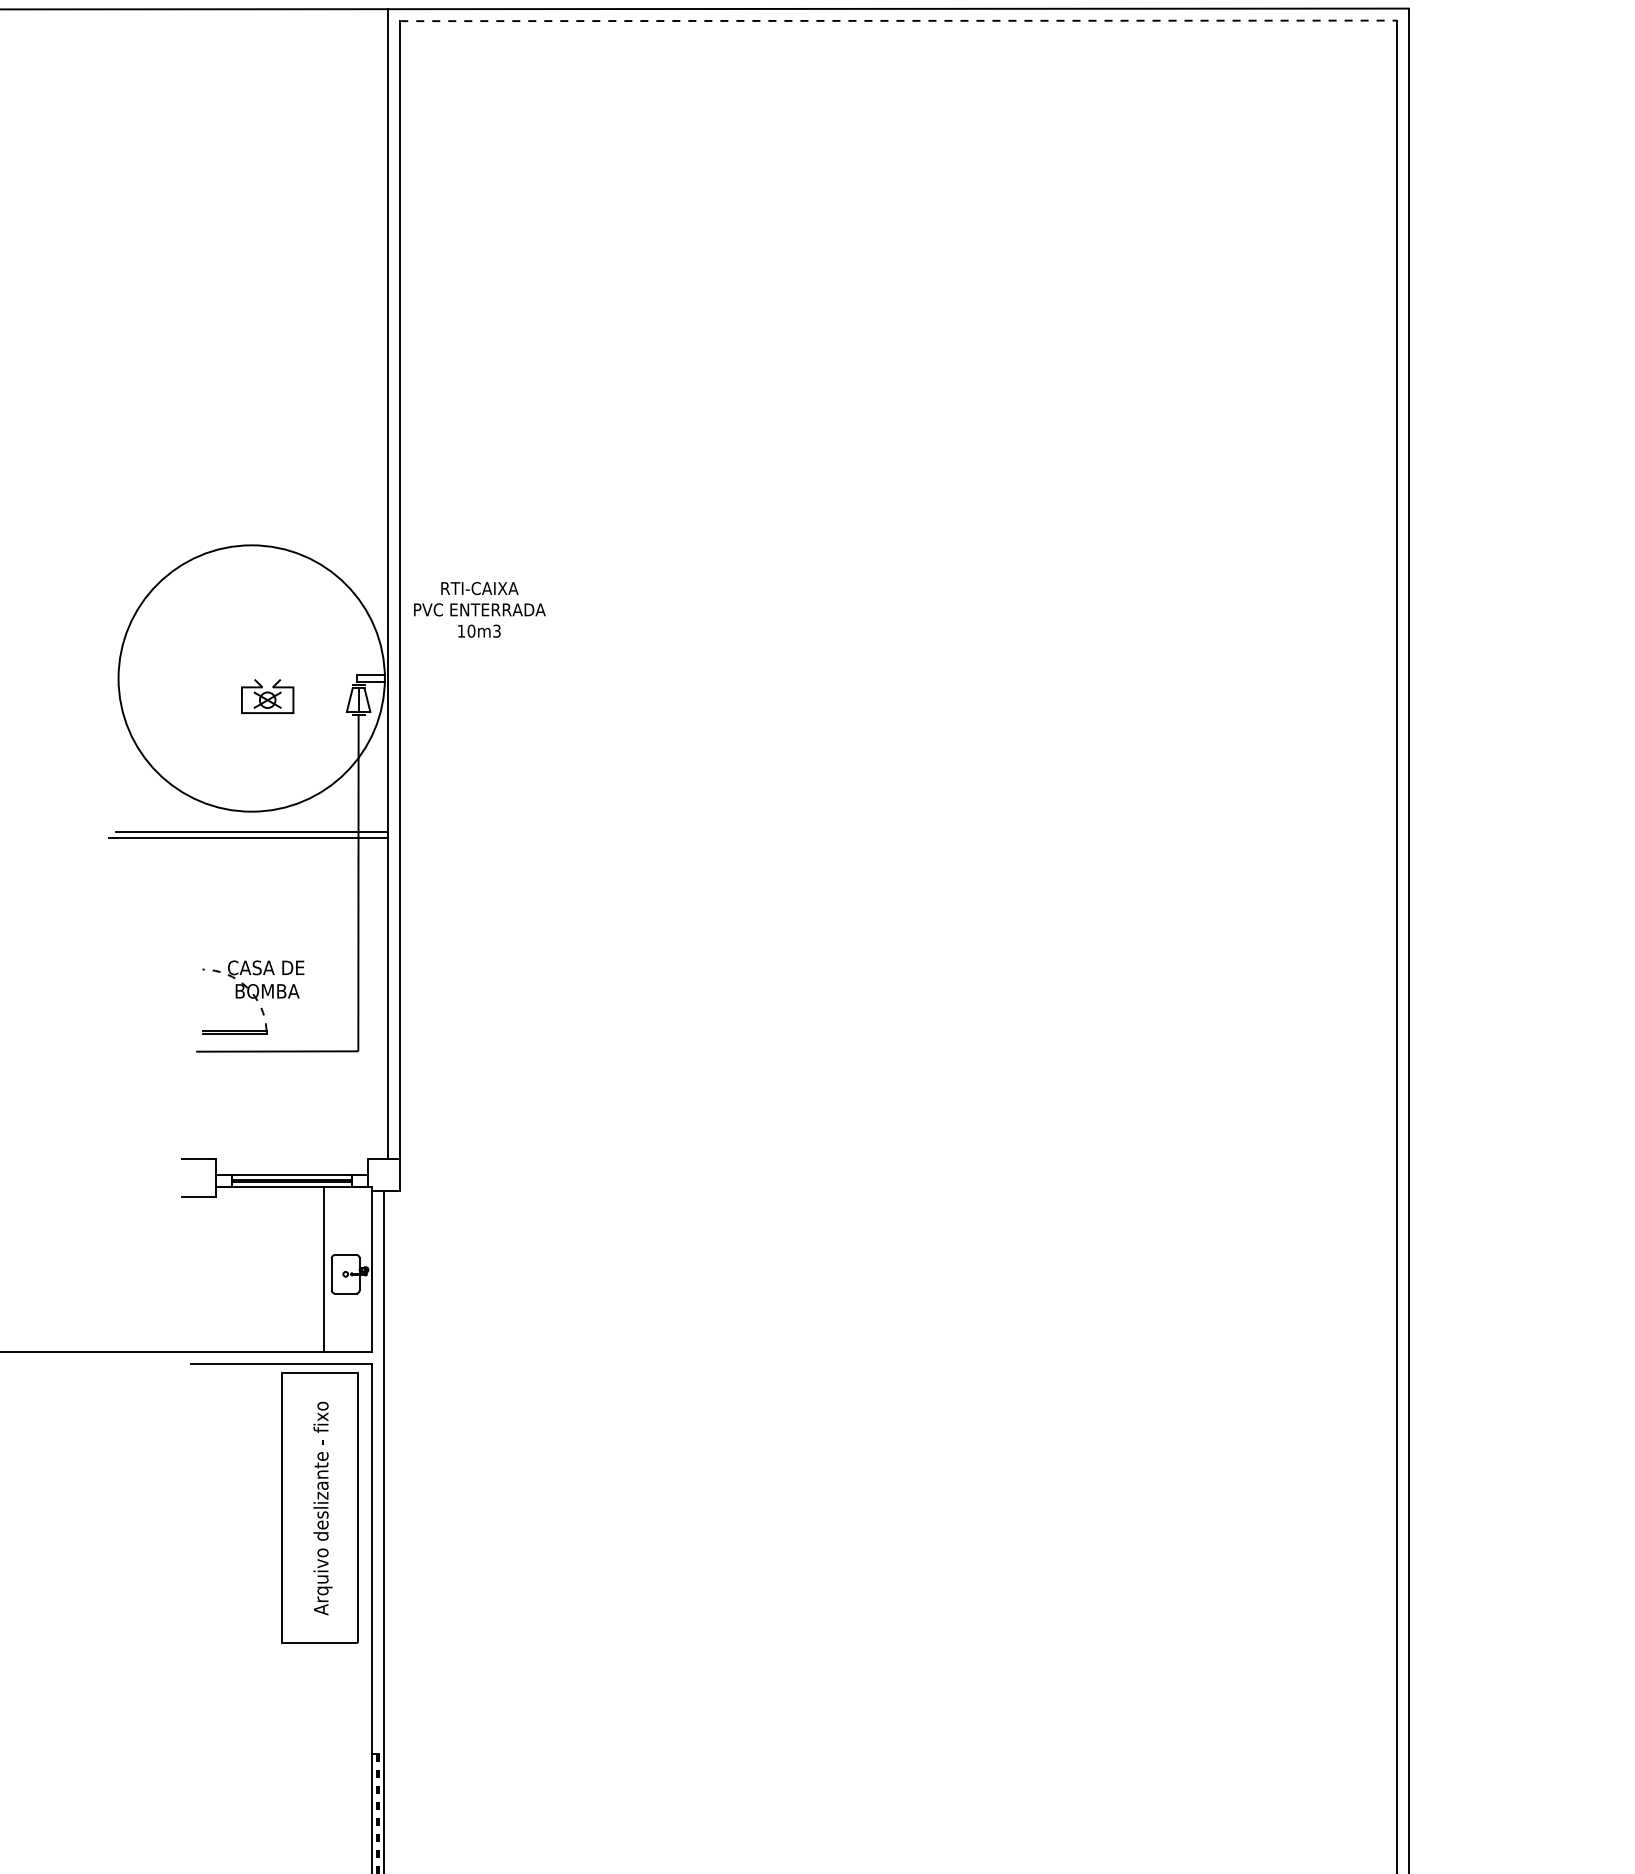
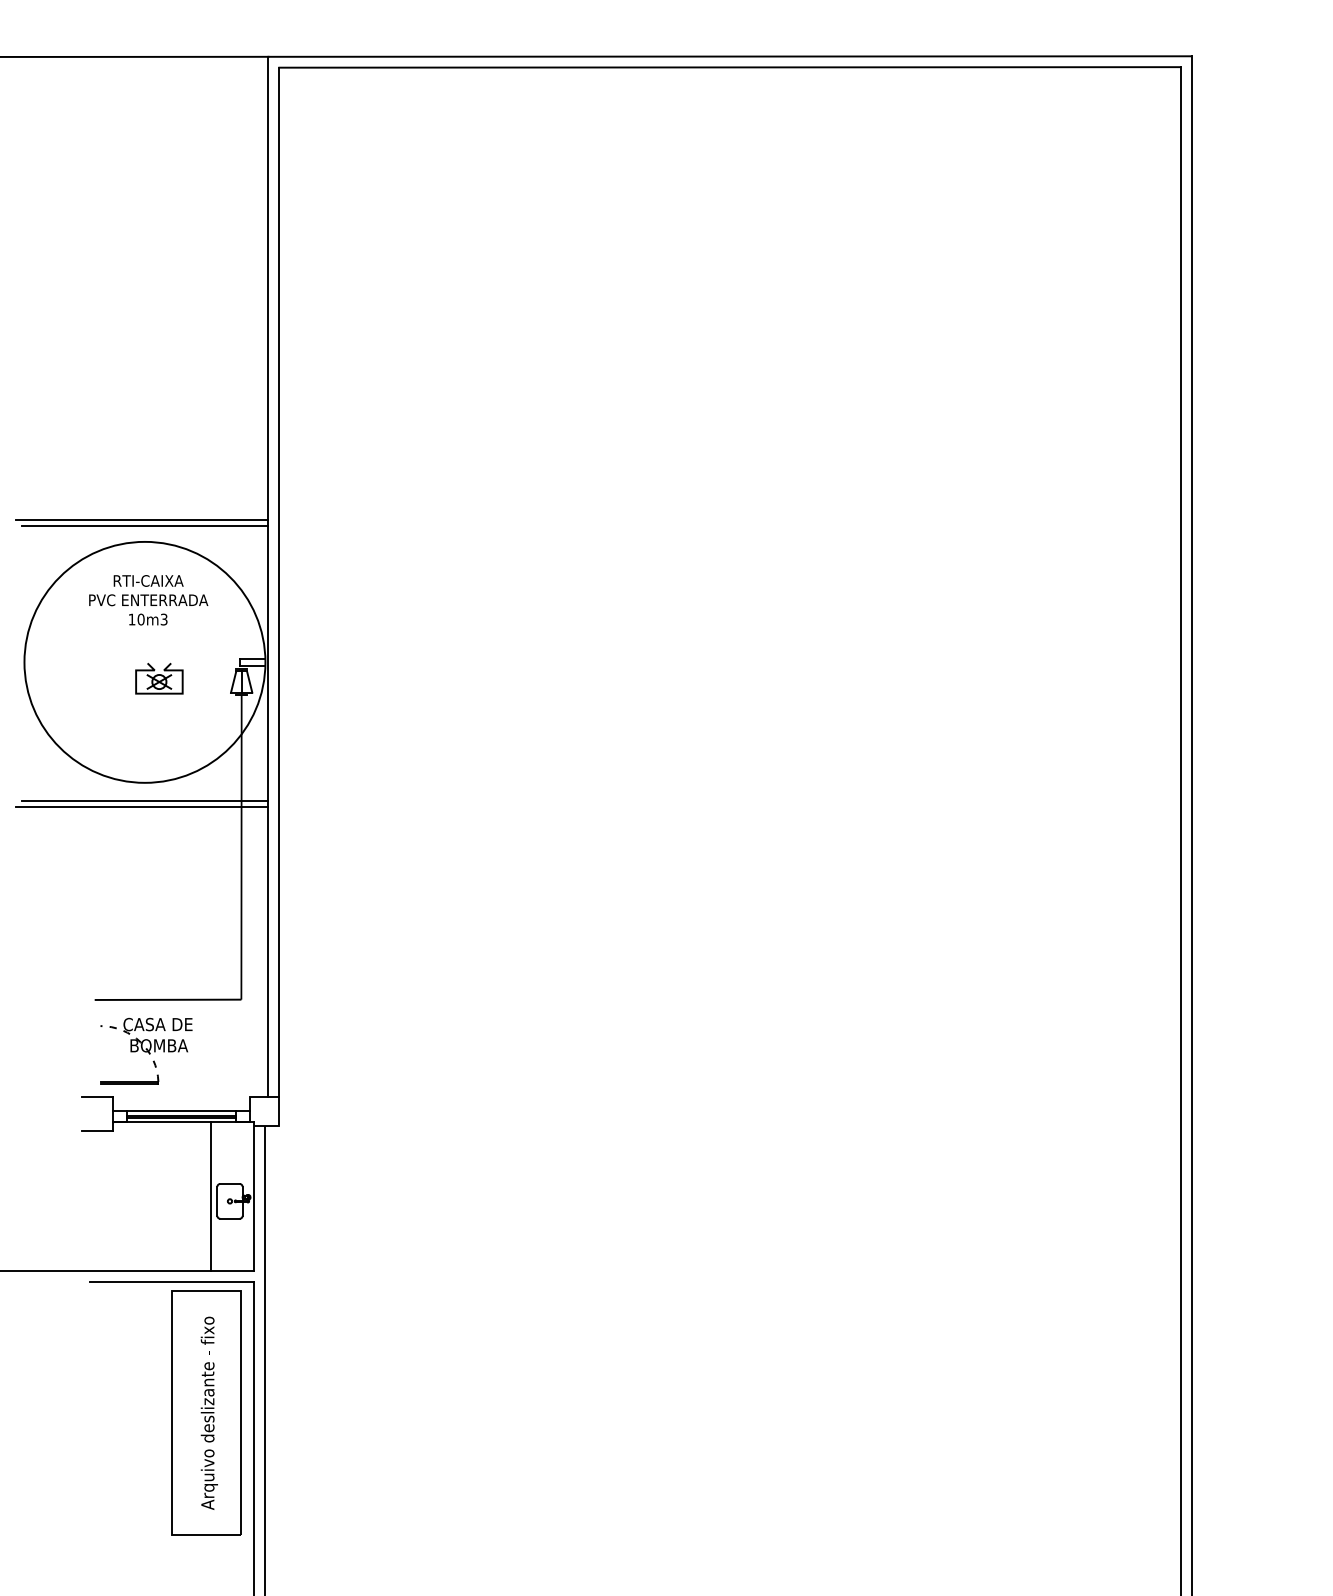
line: (898, 20) -> (730, 67), dashed -> solid
line: (248, 521) -> (142, 520), added
line: (251, 527) -> (144, 525), added
text: (479, 609) -> (148, 599), moved
part: (253, 997) -> (146, 1051), moved

